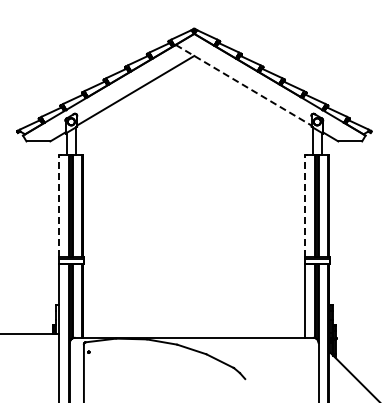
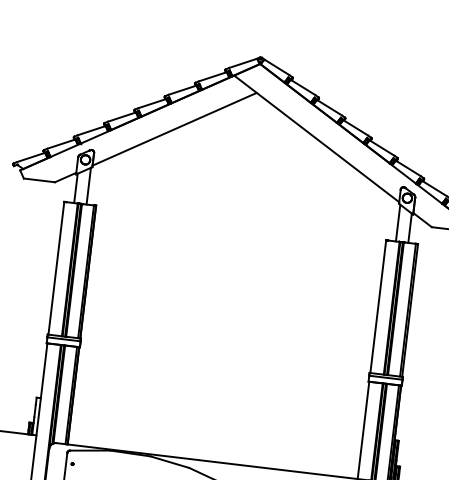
line: (243, 85) -> (316, 139), dashed -> solid
line: (59, 206) -> (56, 268), dashed -> solid
line: (305, 206) -> (378, 307), dashed -> solid

